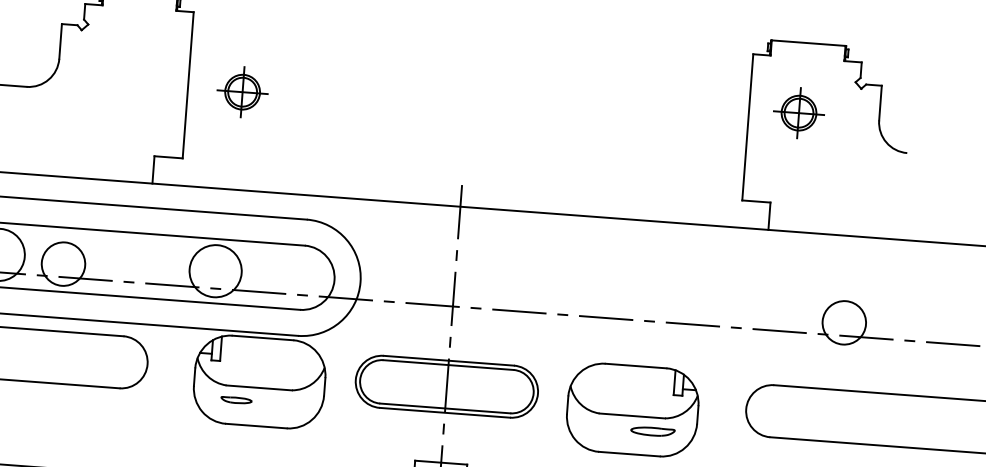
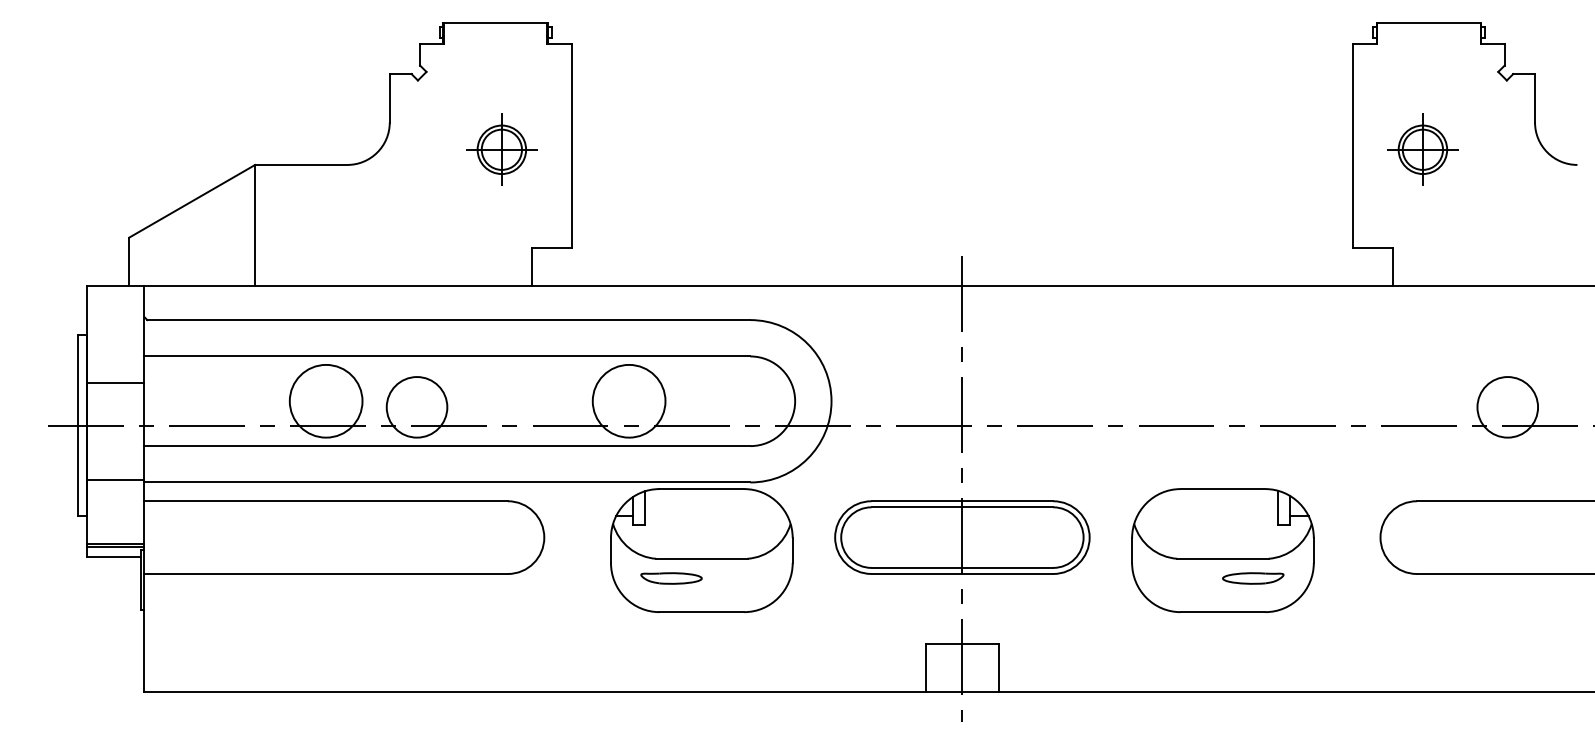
part: (242, 91) -> (501, 149), moved
part: (798, 112) -> (1422, 149), moved
part: (236, 400) -> (671, 578), size x1.43

